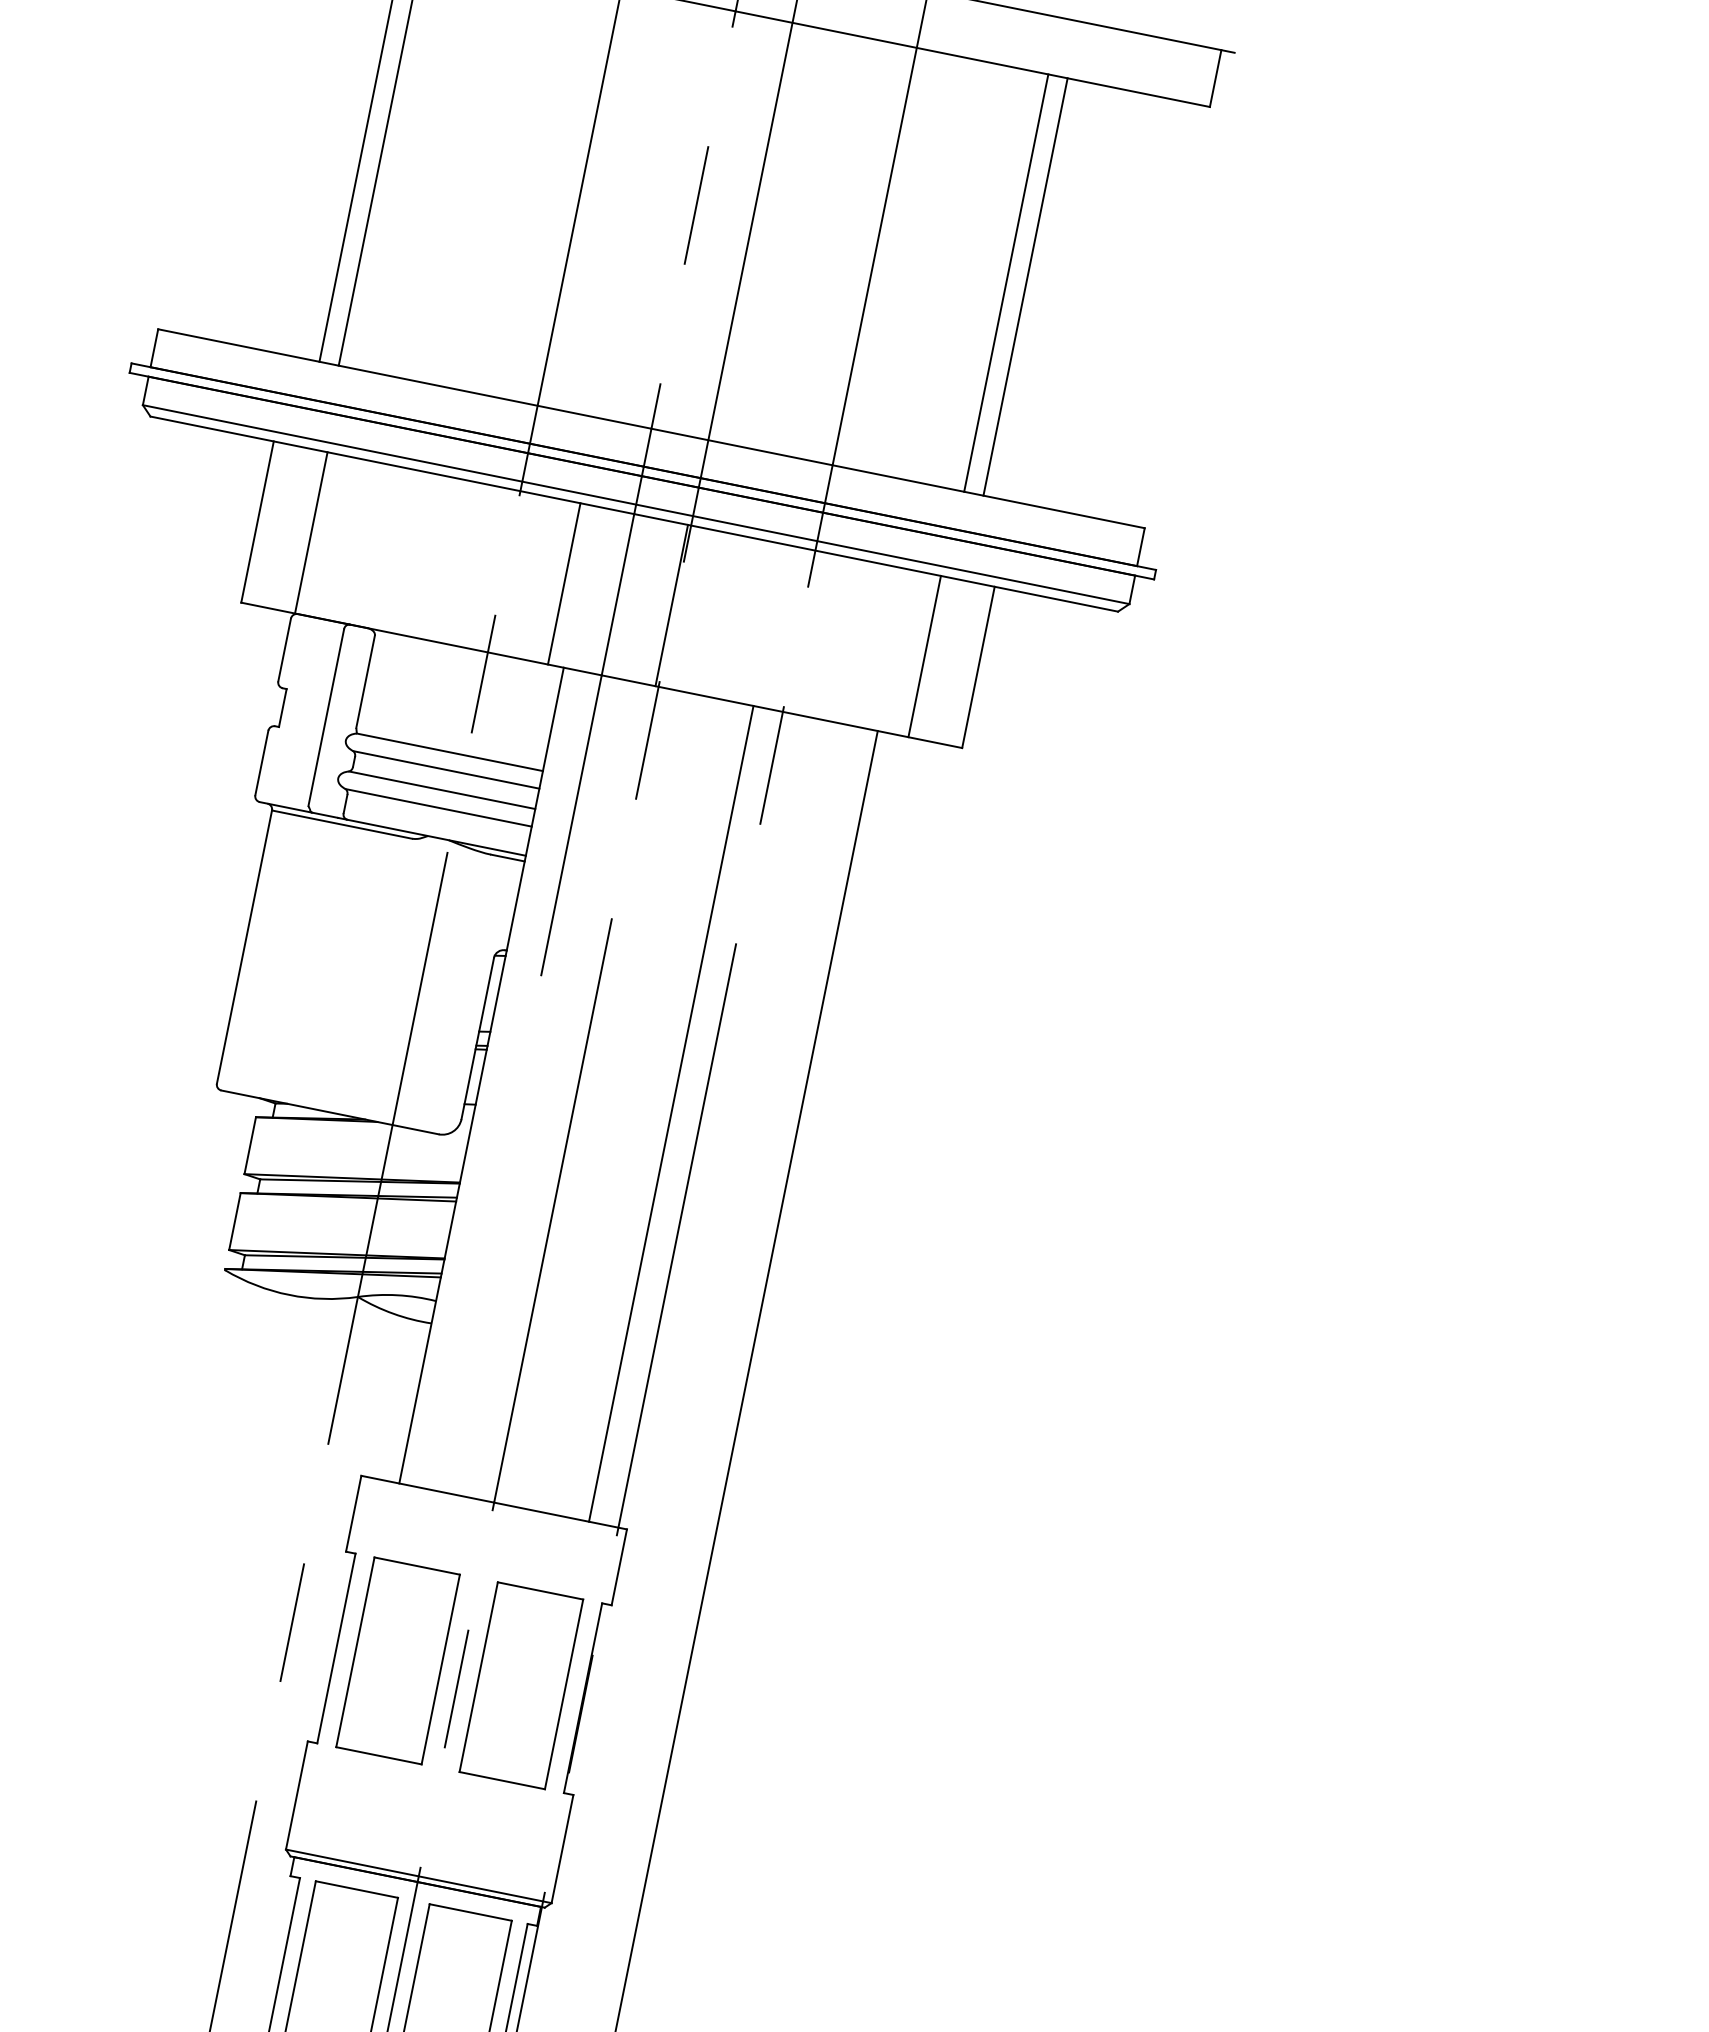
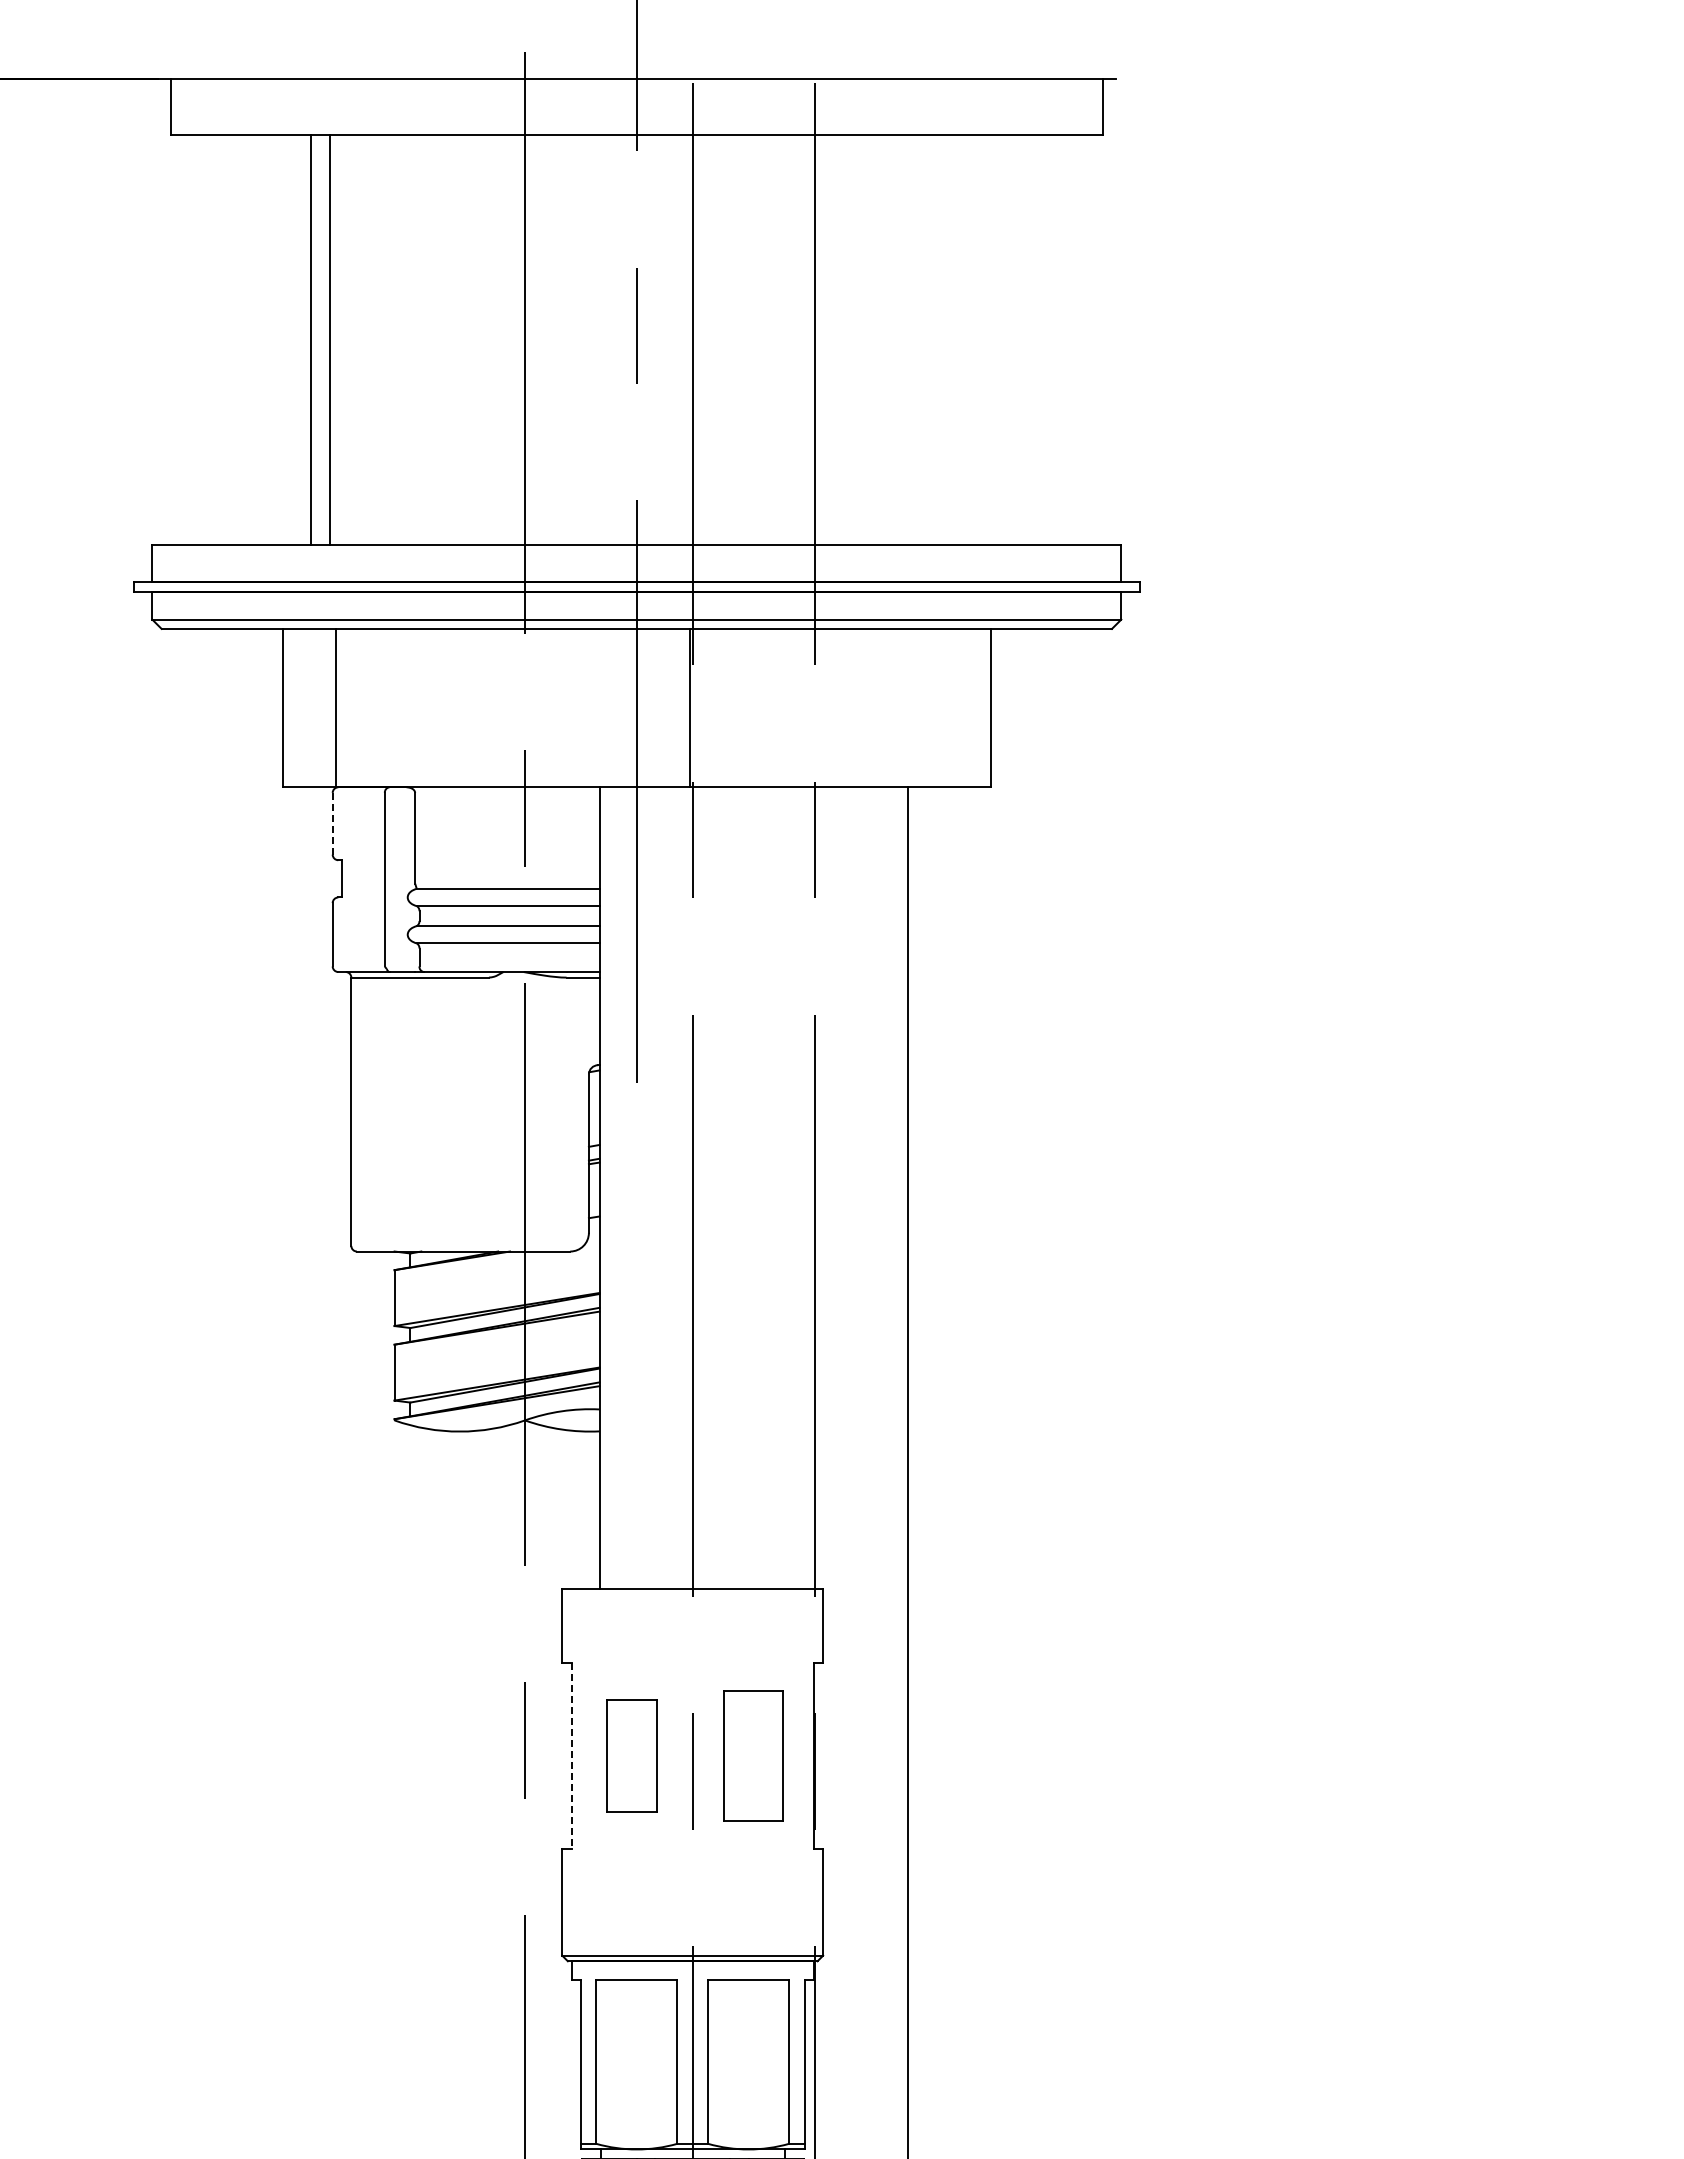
line: (1005, 283) -> (943, 340), removed
line: (1025, 287) -> (962, 340), removed
line: (564, 583) -> (584, 707), removed
line: (284, 649) -> (332, 823), solid -> dashed
line: (925, 656) -> (938, 707), removed
line: (670, 1113) -> (785, 1187), removed
line: (336, 1648) -> (571, 1756), solid -> dashed
part: (397, 1659) -> (631, 1755), size x0.6
part: (520, 1684) -> (752, 1755), size x0.7

